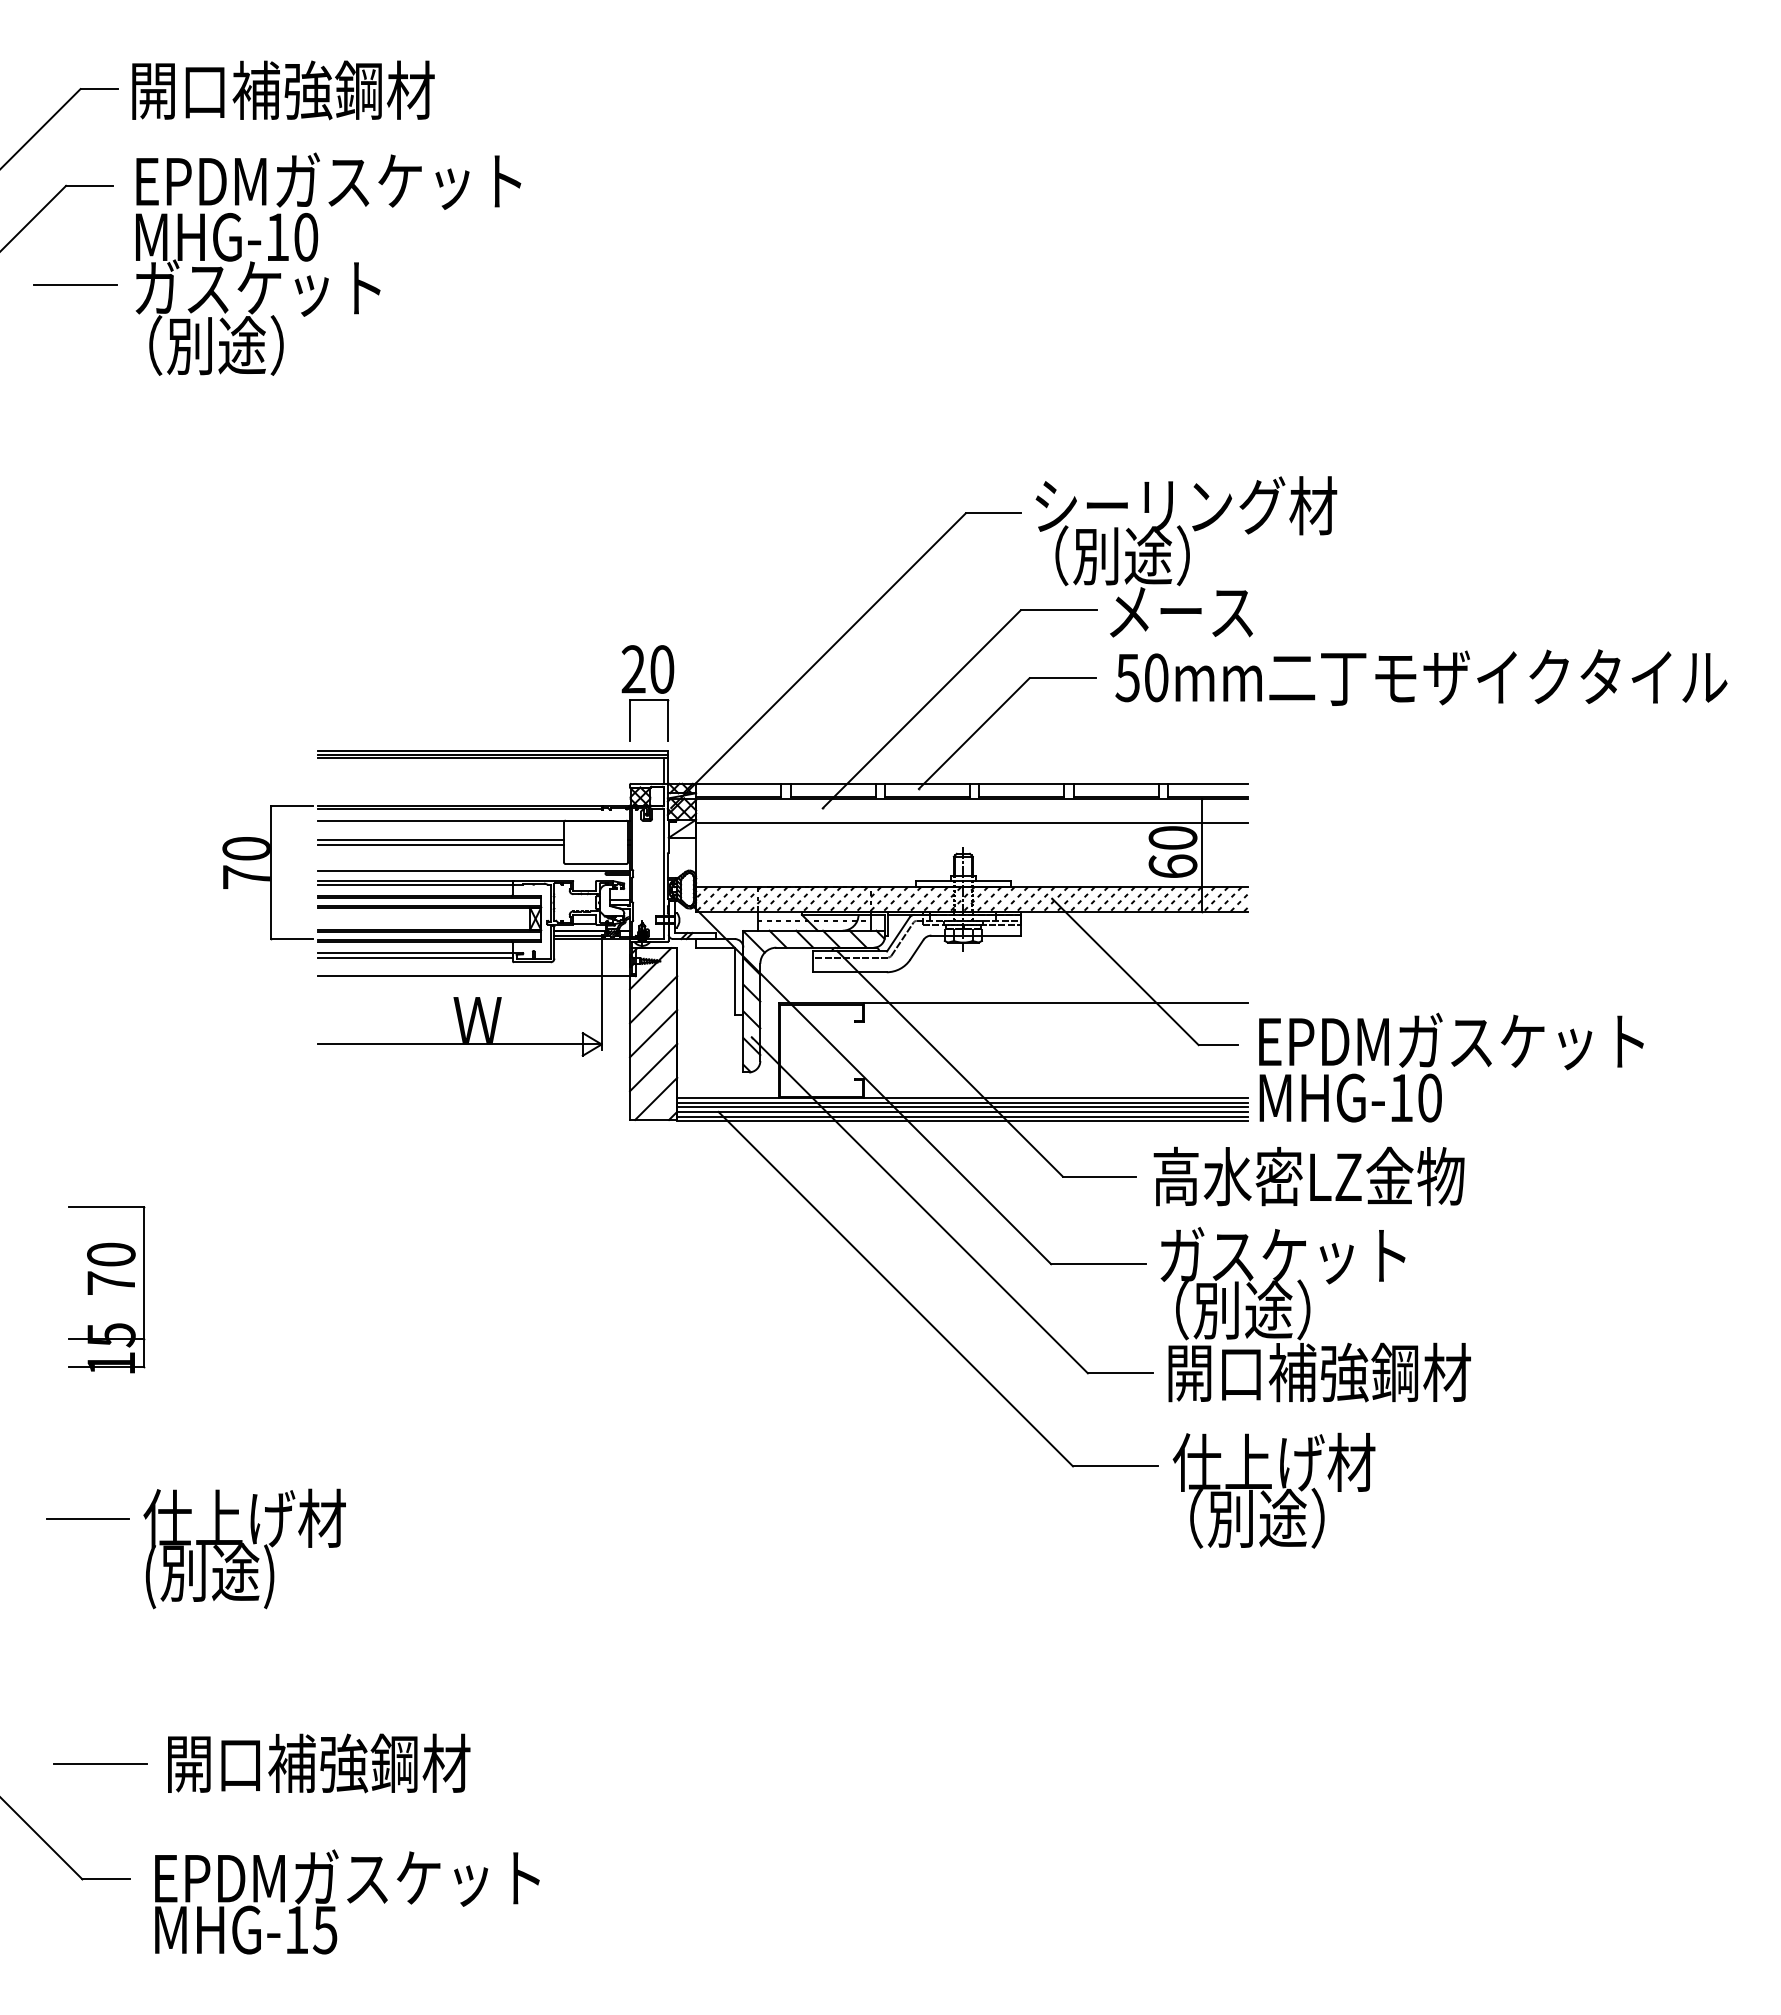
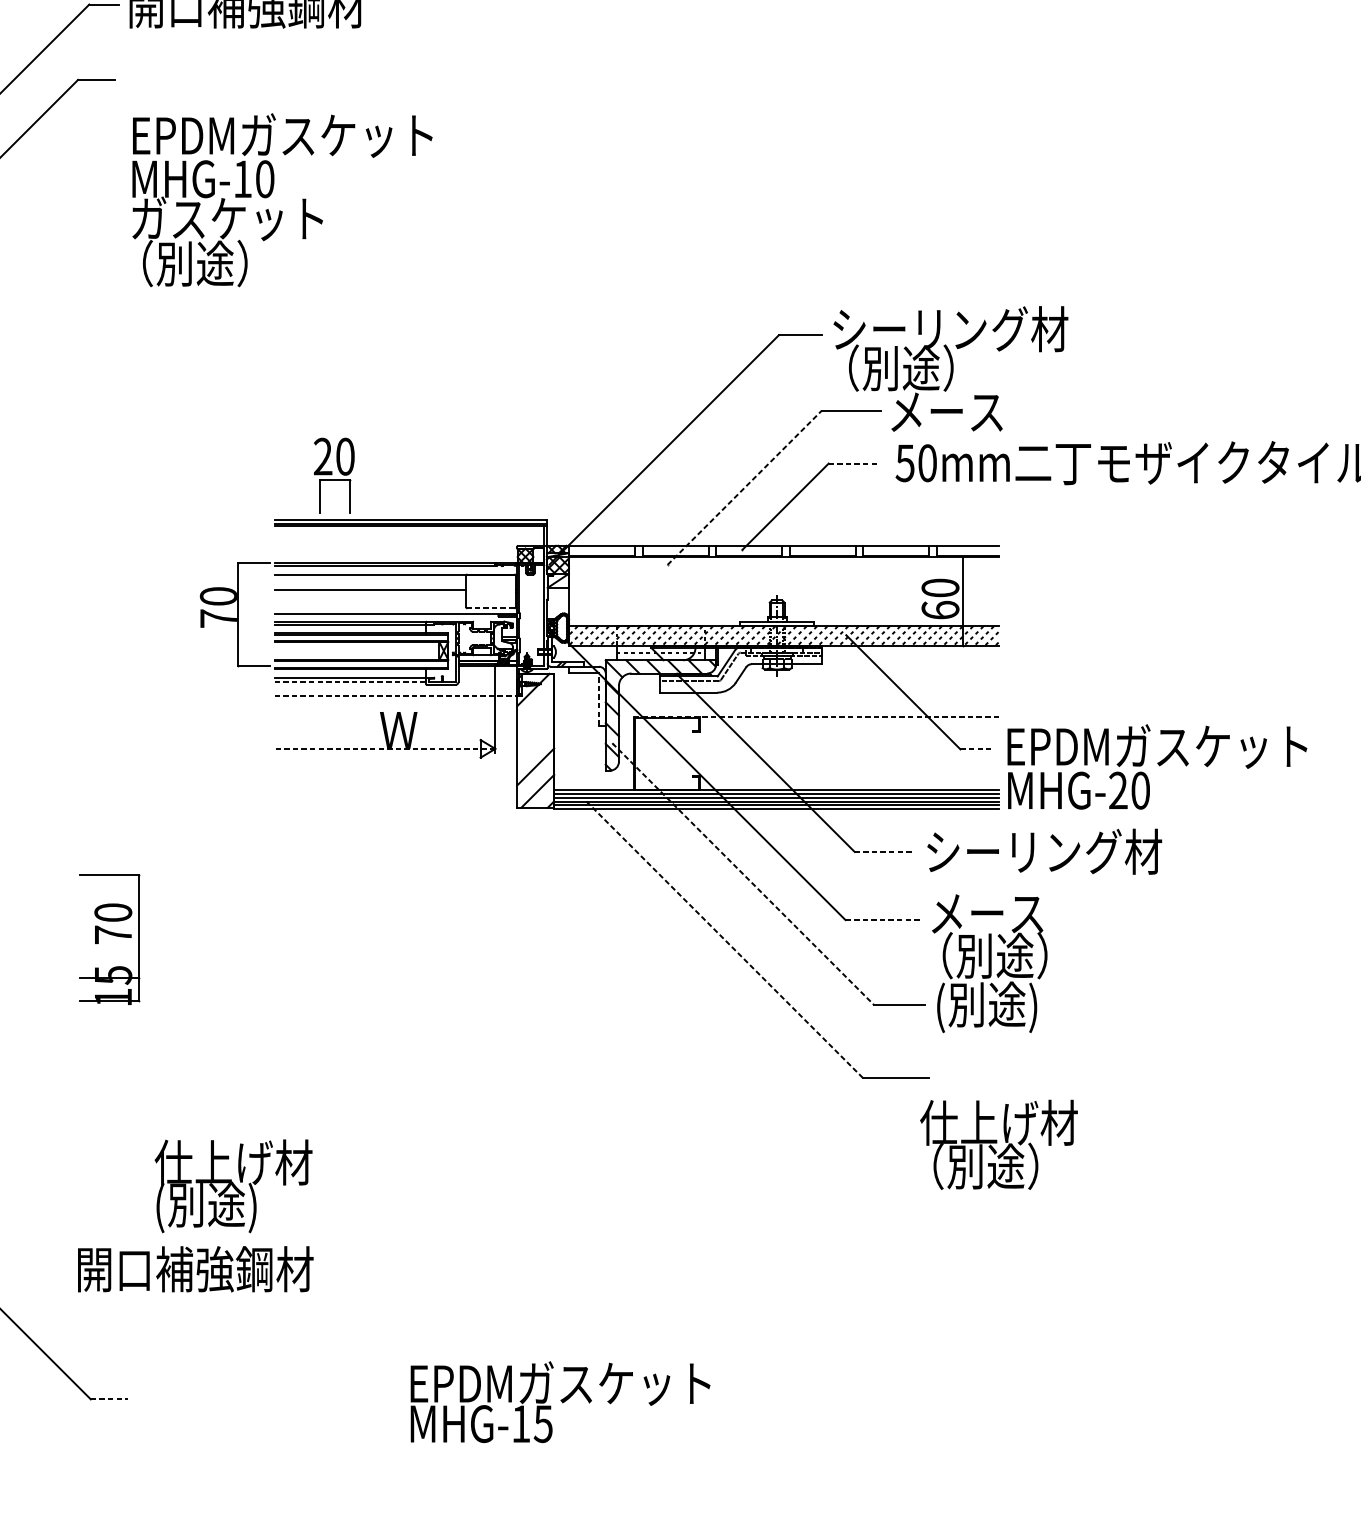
text: (328, 263) -> (282, 199), moved
line: (74, 285) -> (84, 157), removed
line: (1063, 678) -> (855, 463), solid -> dashed
part: (647, 693) -> (333, 475), moved
line: (921, 709) -> (744, 487), solid -> dashed
line: (971, 823) -> (783, 576), removed
line: (440, 844) -> (369, 593), removed
line: (595, 864) -> (490, 608), solid -> dashed
line: (416, 958) -> (351, 681), solid -> dashed
line: (474, 976) -> (396, 695), solid -> dashed
line: (734, 981) -> (598, 699), solid -> dashed
line: (653, 999) -> (535, 713), removed
line: (1013, 1003) -> (816, 716), solid -> dashed
line: (653, 1033) -> (535, 740), removed
line: (460, 1044) -> (385, 748), solid -> dashed
line: (1218, 1045) -> (975, 749), solid -> dashed
text: (1401, 1097) -> (1118, 790), MHG-10 -> MHG-20
line: (1099, 1176) -> (883, 851), solid -> dashed
text: (1308, 1176) -> (1046, 851), 高水密LZ金物 -> シーリング材
line: (919, 1205) -> (742, 874), solid -> dashed
text: (1282, 1255) -> (1025, 913), ガスケット -> メース
line: (1098, 1264) -> (882, 920), solid -> dashed
line: (895, 1289) -> (724, 939), solid -> dashed
text: (1319, 1375) -> (1054, 1006), 開口補強鋼材 -> (別途)
text: (1273, 1490) -> (998, 1144), moved
line: (87, 1518) -> (94, 1118), removed
text: (244, 1548) -> (233, 1185), moved
line: (99, 1763) -> (104, 1309), removed
text: (319, 1763) -> (196, 1269), moved
line: (106, 1879) -> (109, 1399), solid -> dashed
text: (347, 1901) -> (560, 1401), moved

